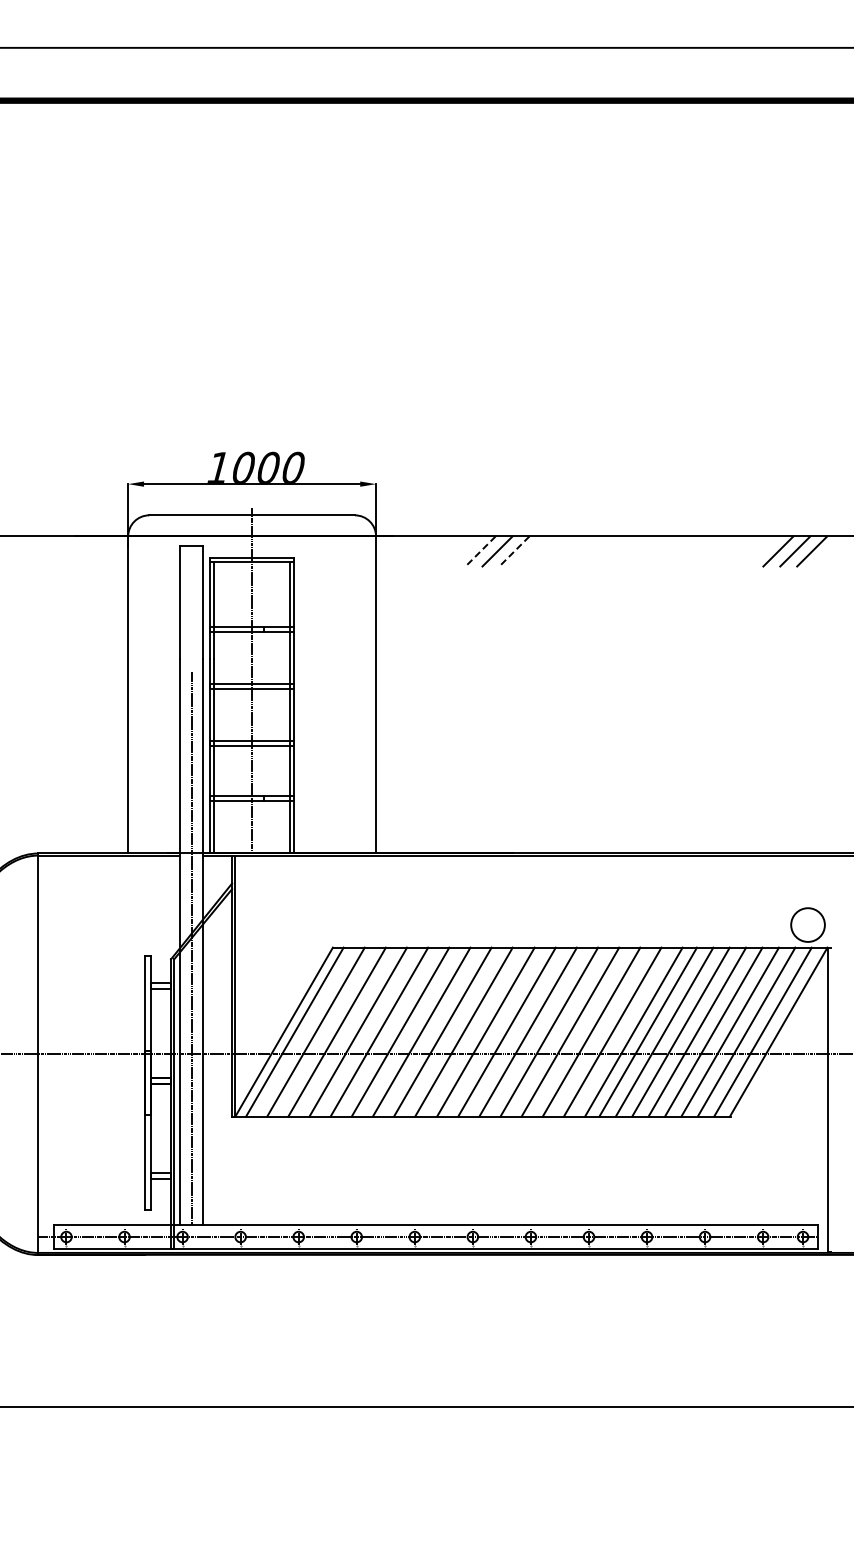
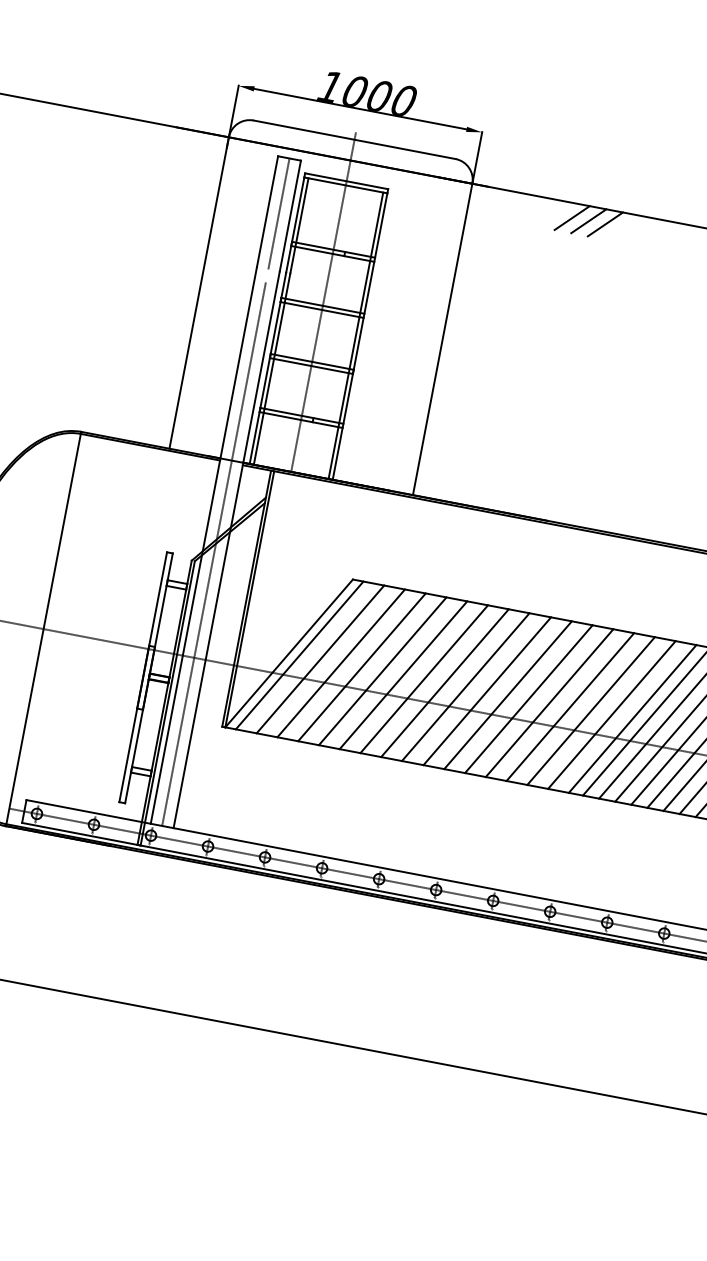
line: (480, 551) -> (572, 218), dashed -> solid
line: (514, 551) -> (605, 224), dashed -> solid
line: (191, 601) -> (278, 213), added

